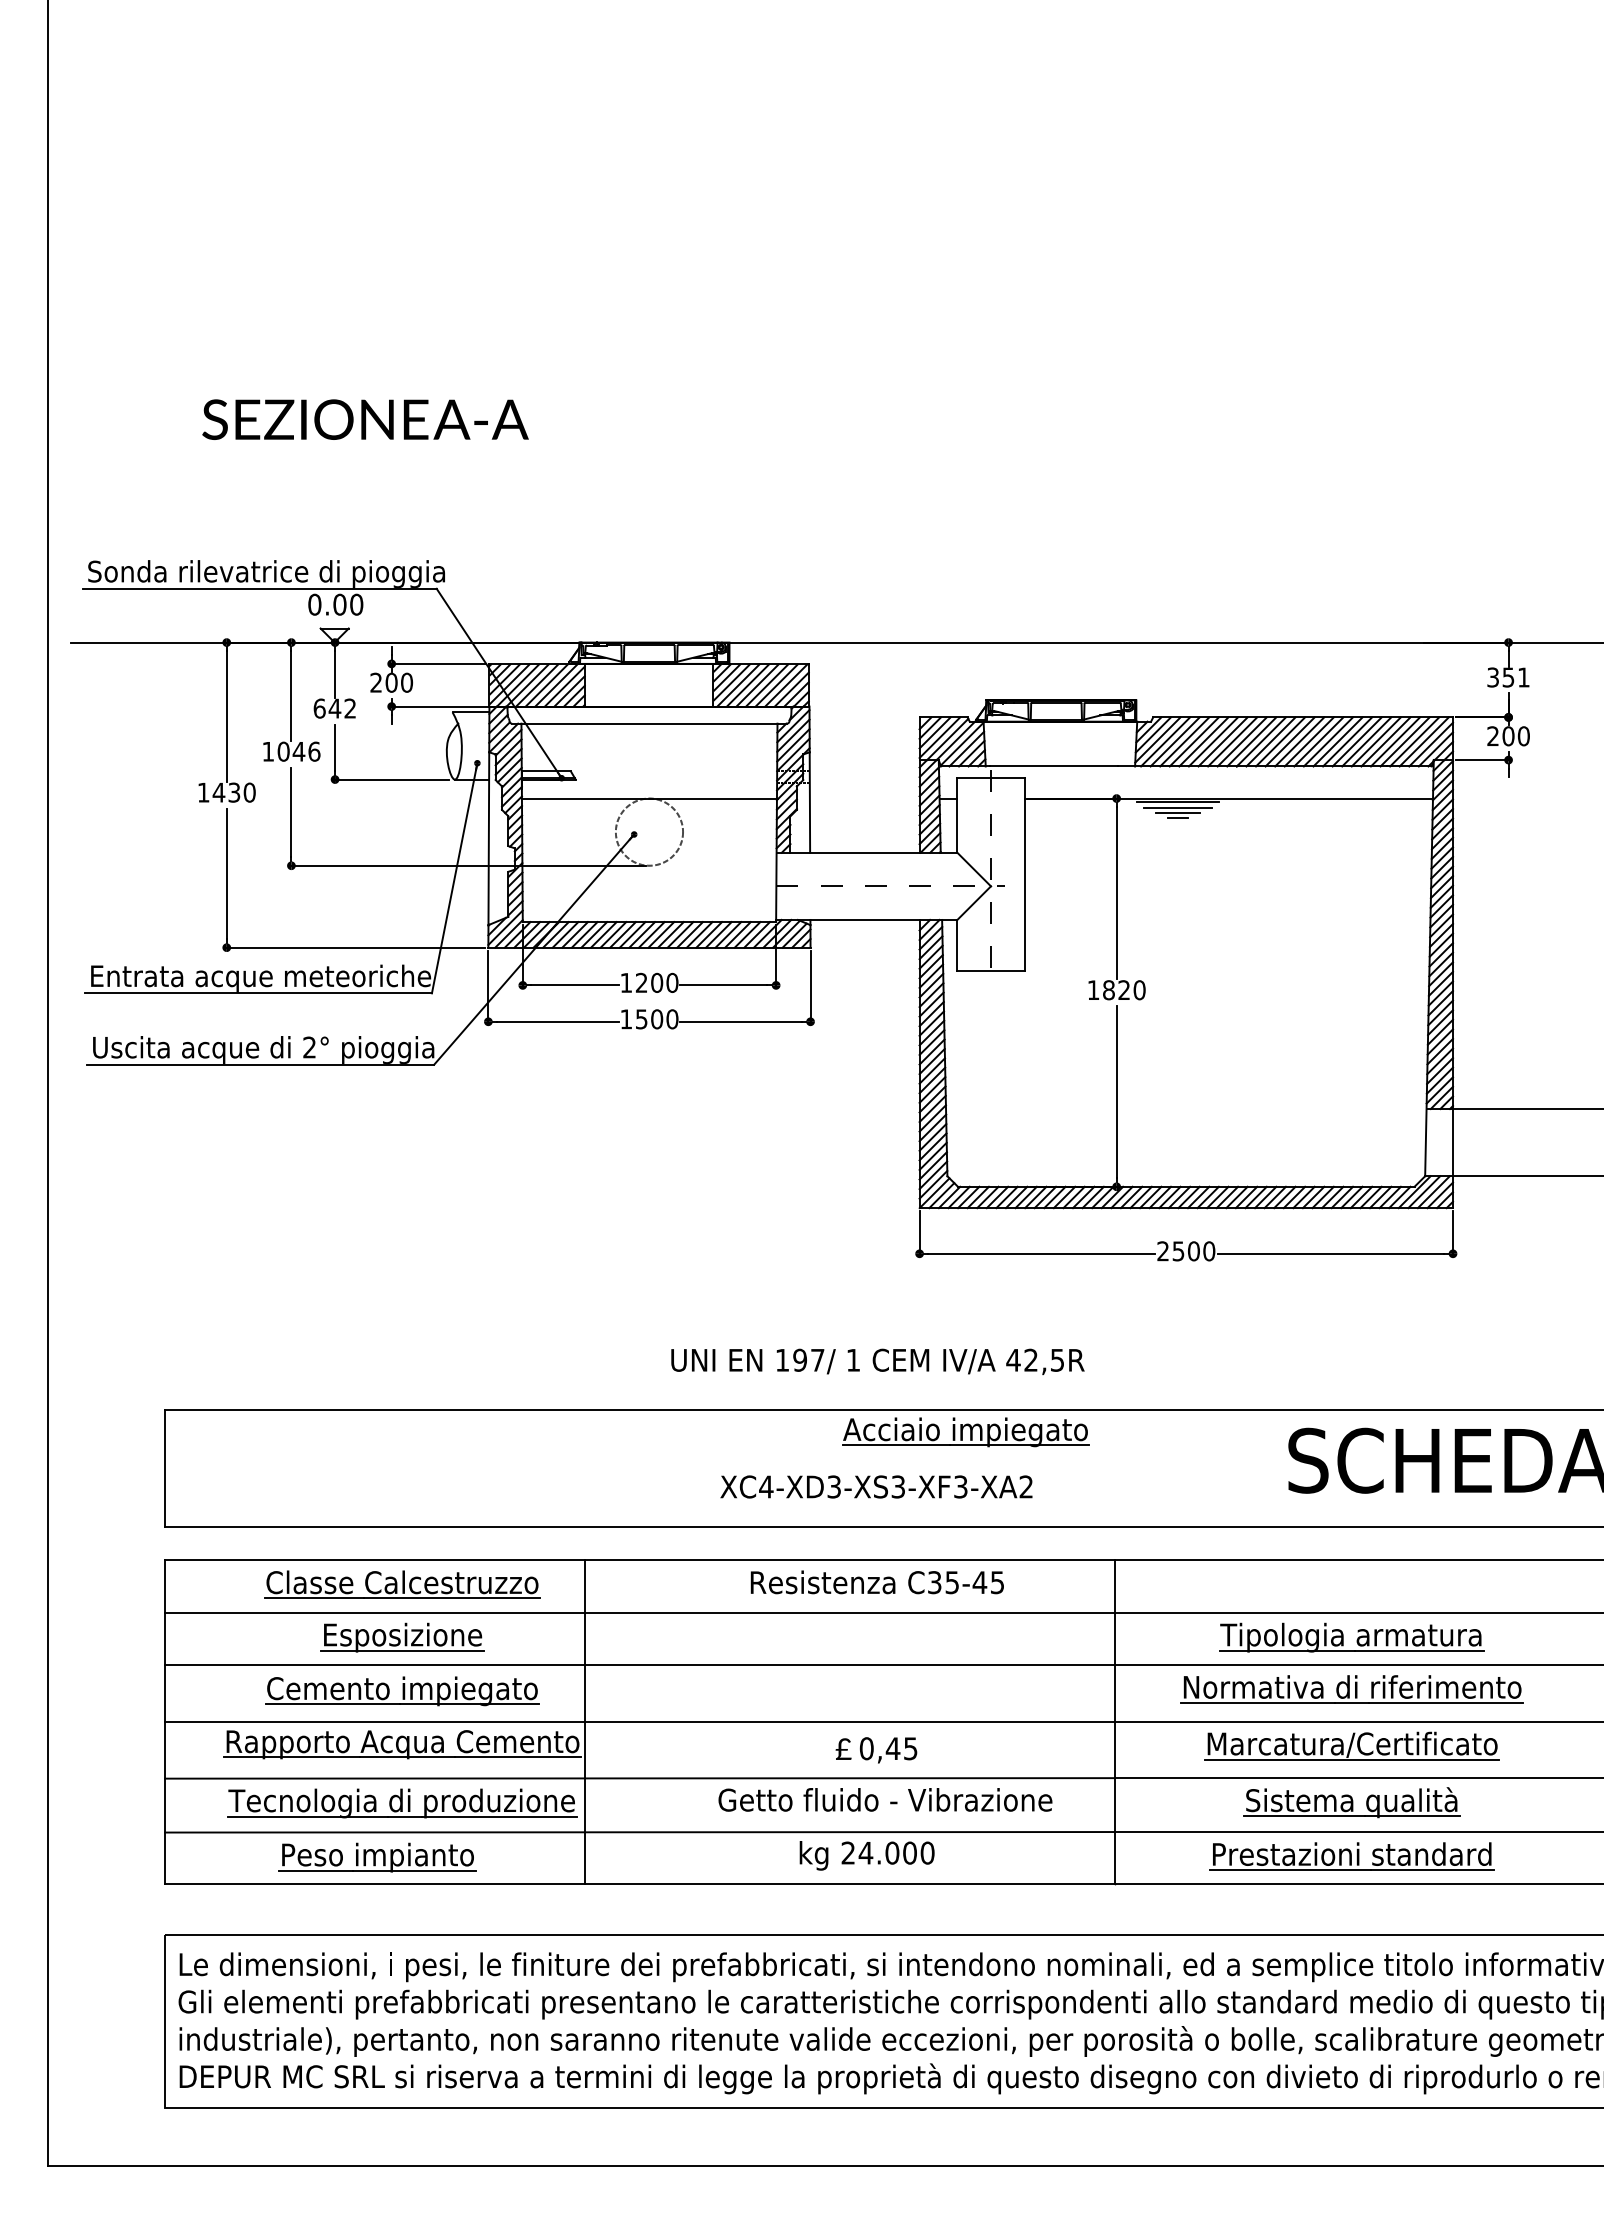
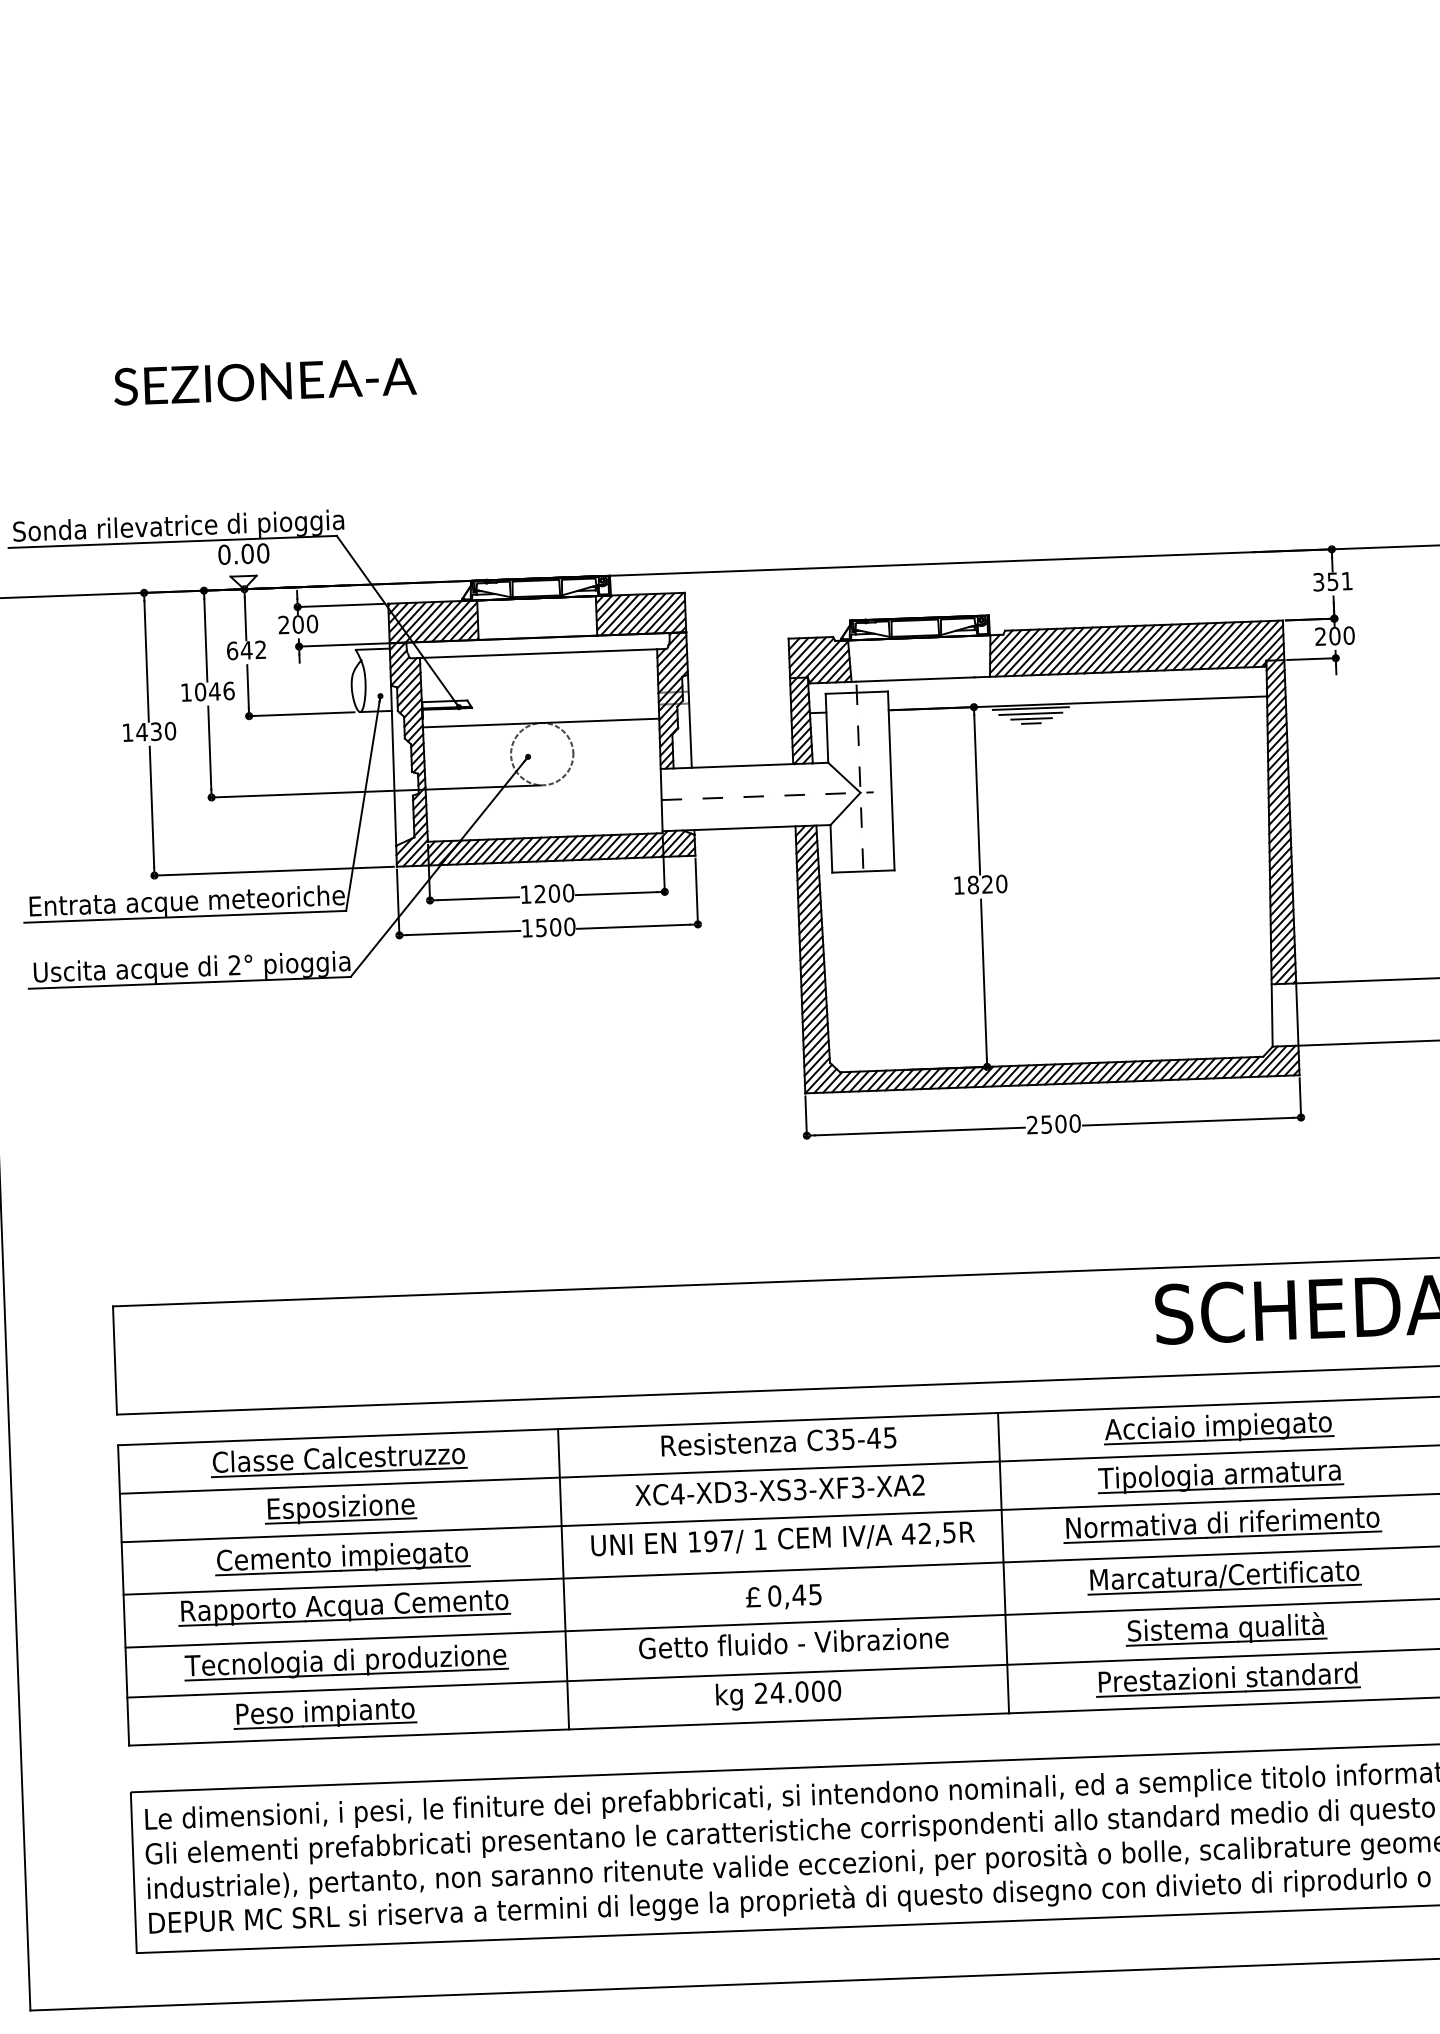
text: (877, 1361) -> (782, 1539), moved
part: (965, 1432) -> (1218, 1428), moved
text: (876, 1486) -> (779, 1489), moved
line: (584, 1722) -> (563, 1579), moved

